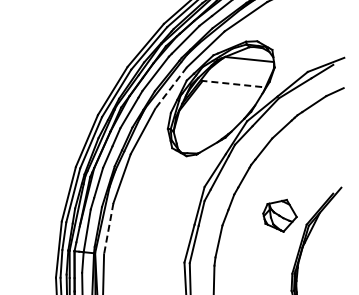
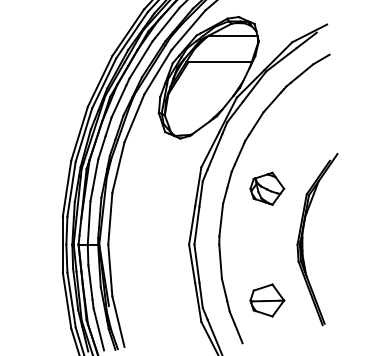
line: (233, 84) -> (219, 62), dashed -> solid
line: (170, 88) -> (157, 72), dashed -> solid
part: (280, 215) -> (267, 188), moved
line: (108, 228) -> (110, 218), dashed -> solid

